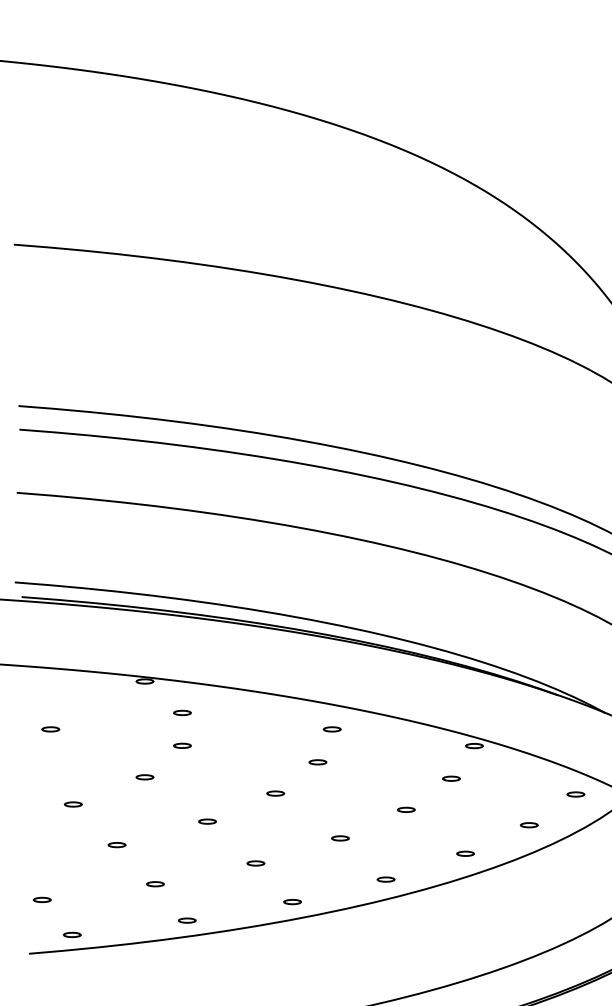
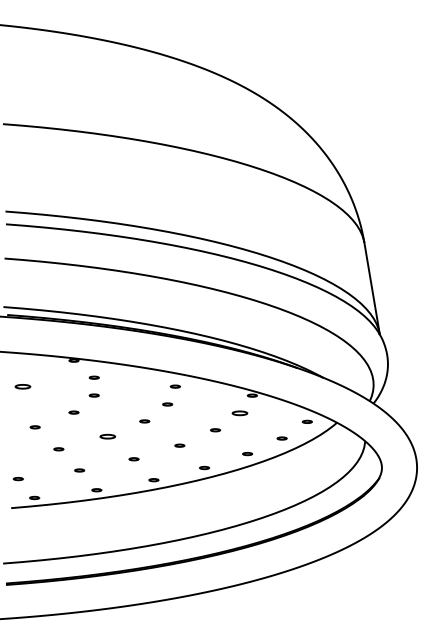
part: (49, 729) -> (22, 386), size x1.6
part: (450, 778) -> (239, 413), size x1.6
part: (206, 821) -> (107, 436), size x1.6

